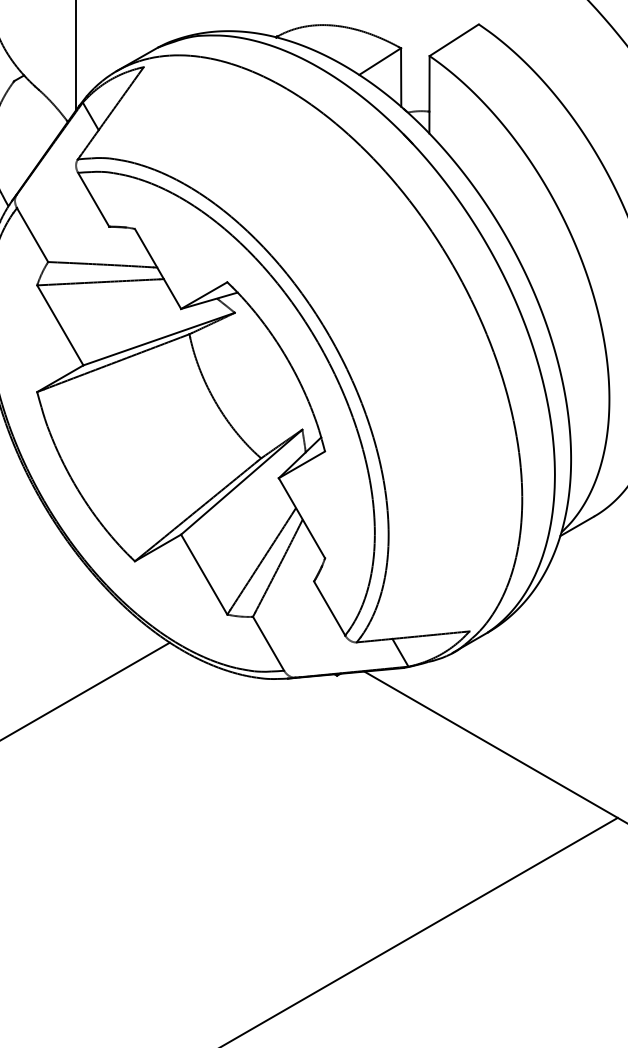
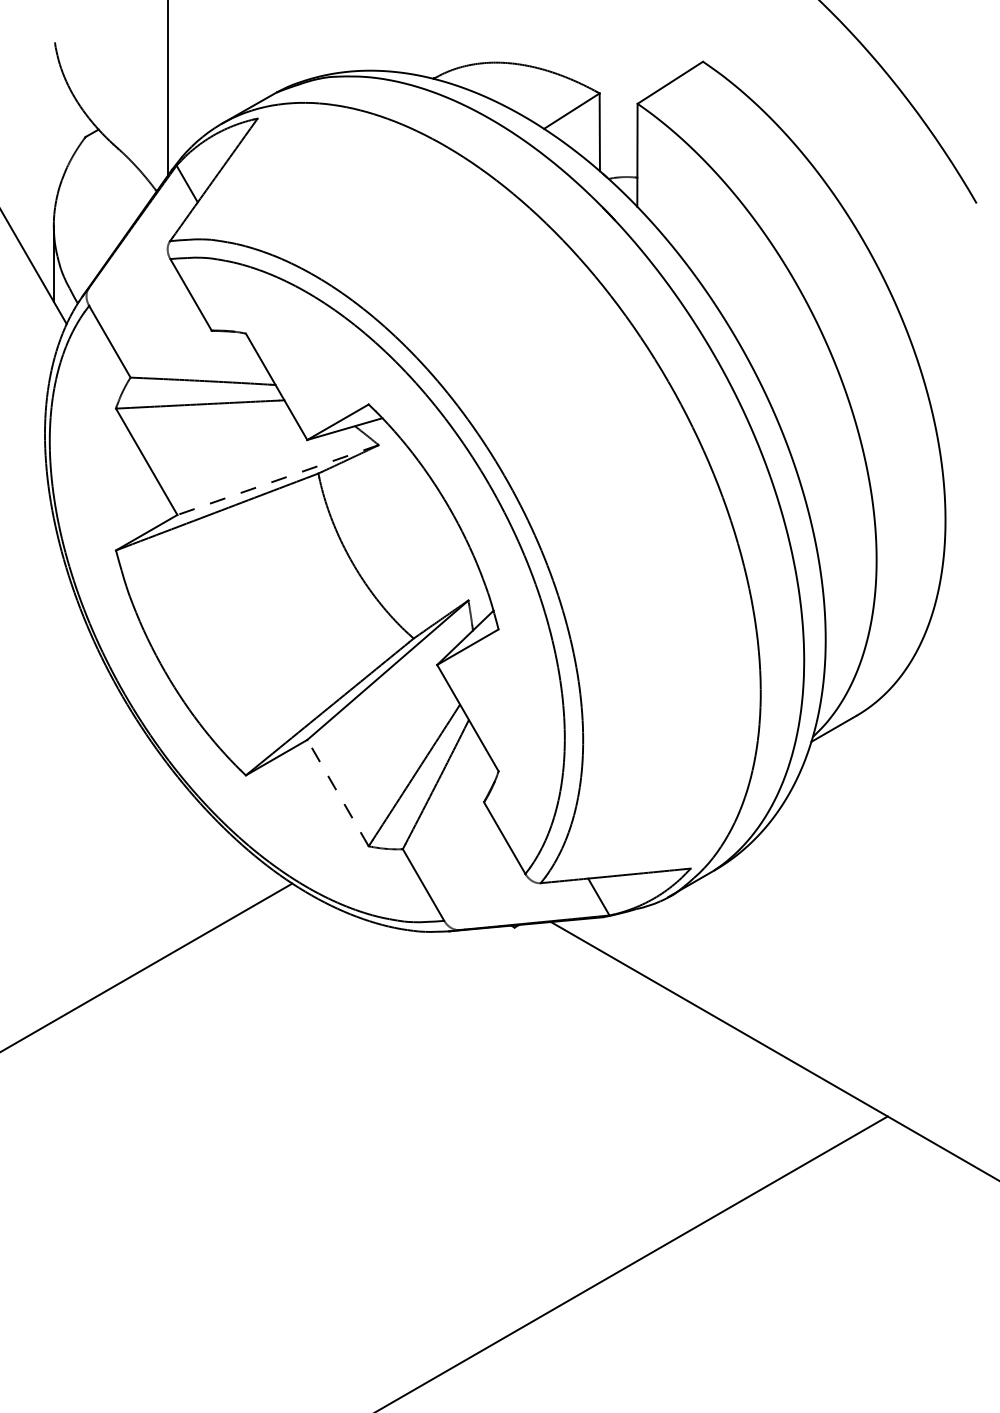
line: (159, 339) -> (278, 480), solid -> dashed
line: (203, 574) -> (337, 792), solid -> dashed

